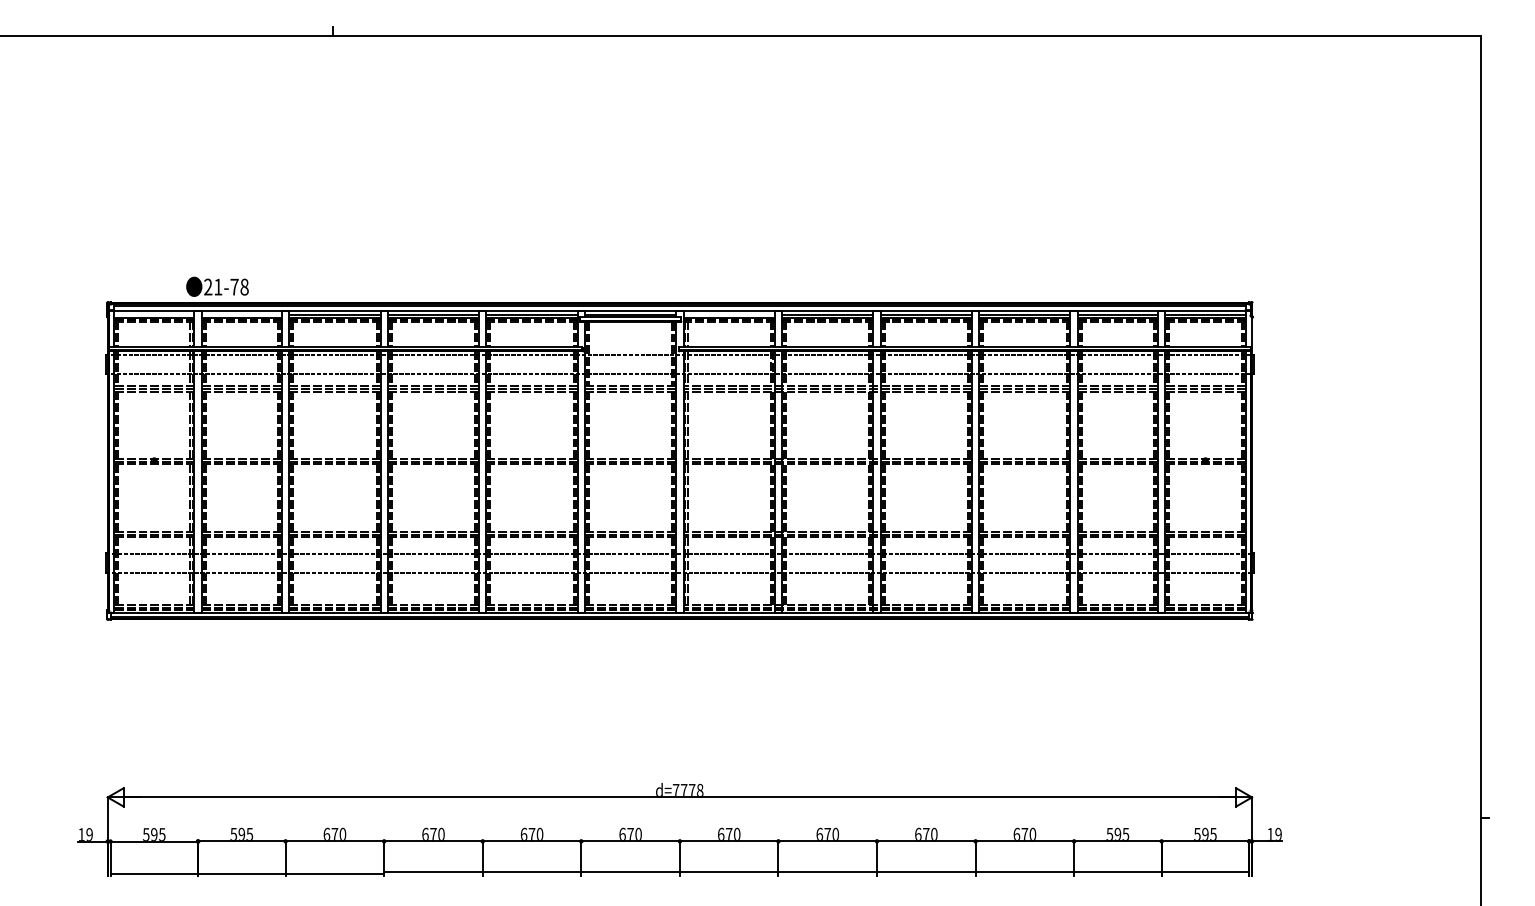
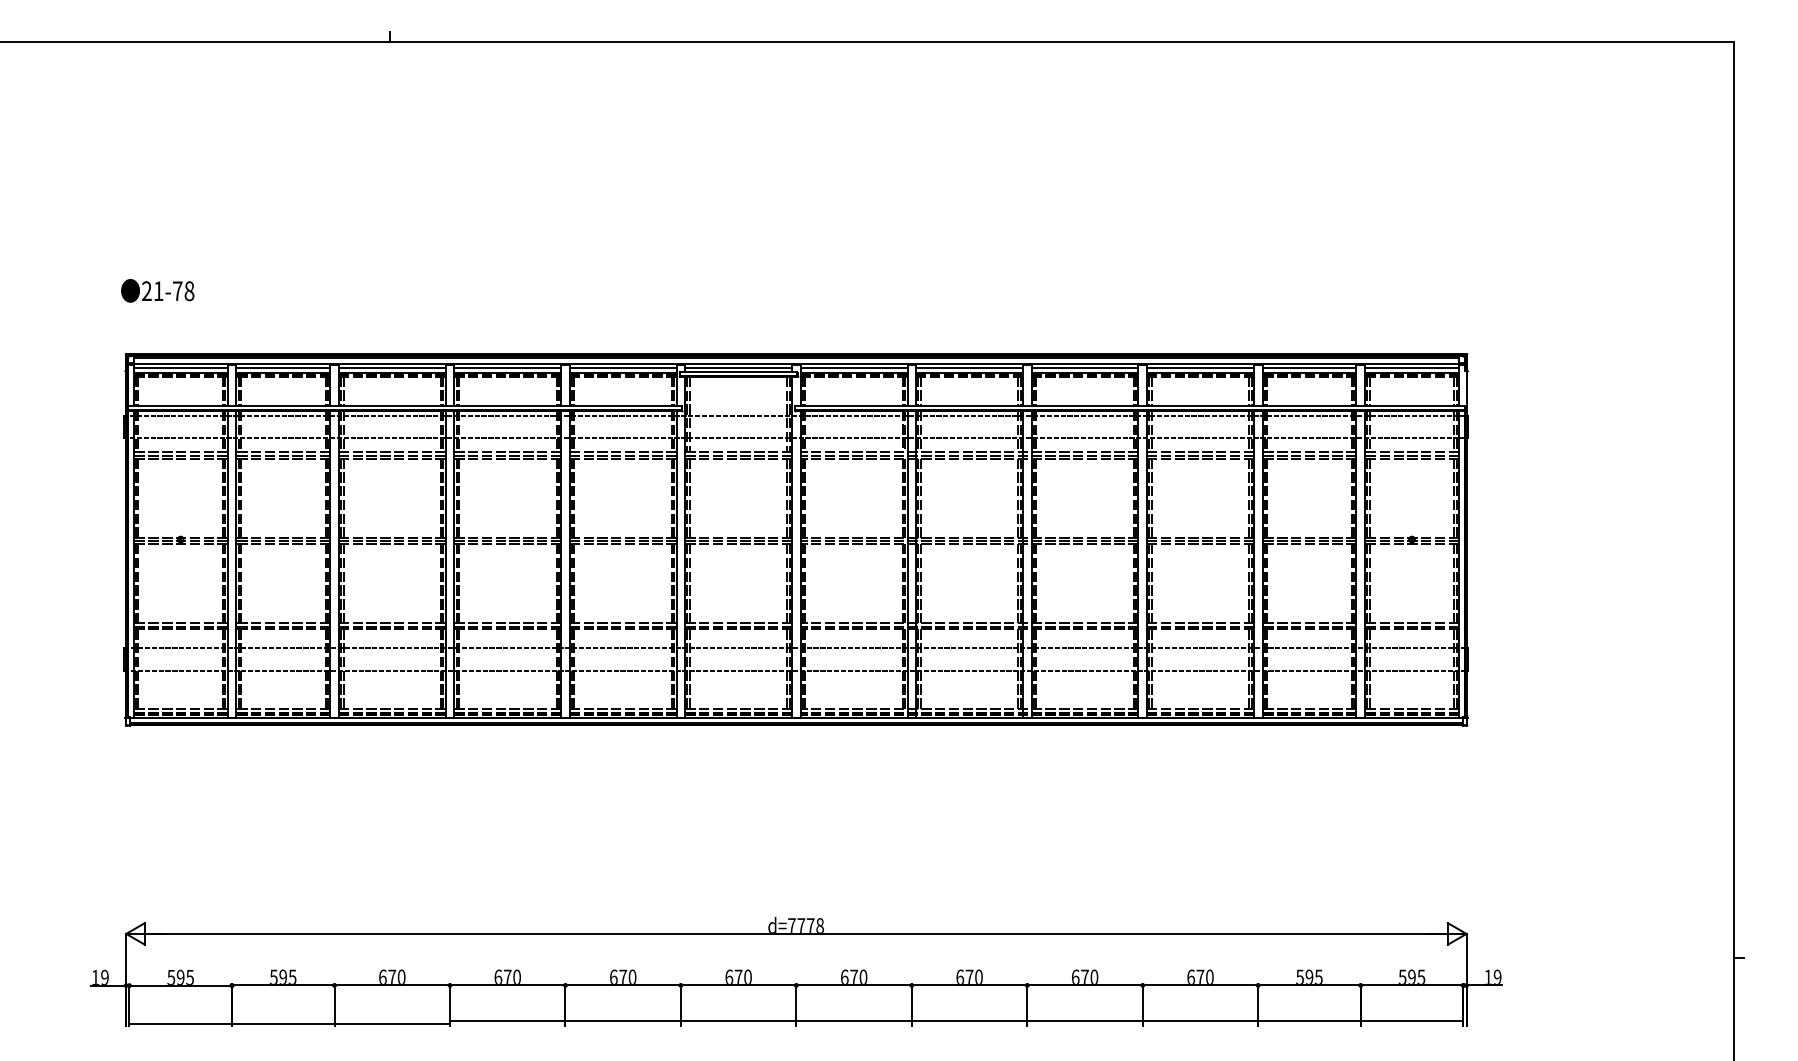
text: (217, 286) -> (157, 290), moved
line: (154, 314) -> (180, 368), added
line: (242, 314) -> (283, 368), added
line: (728, 314) -> (853, 368), added

